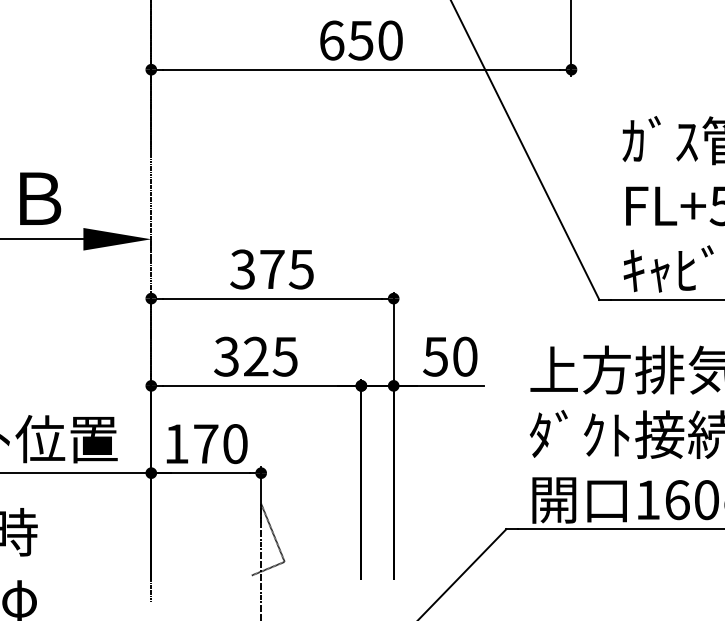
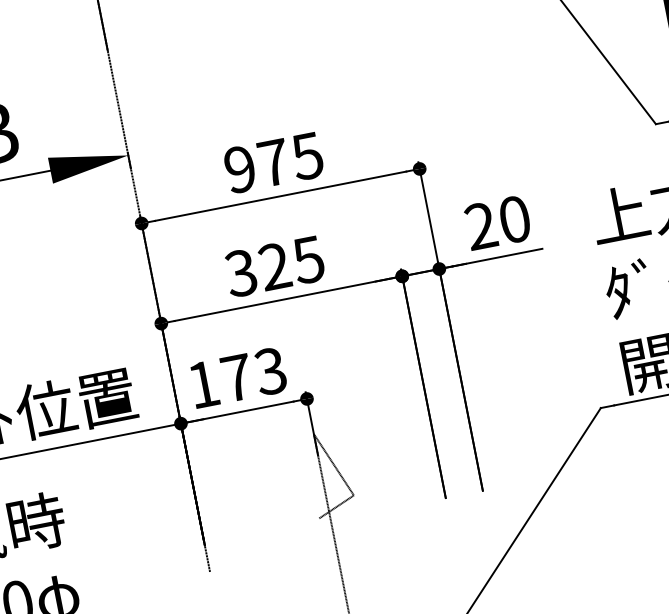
text: (242, 269) -> (239, 169), 375 -> 975
text: (435, 356) -> (480, 225), 50 -> 20
text: (234, 444) -> (269, 372), 170 -> 173

